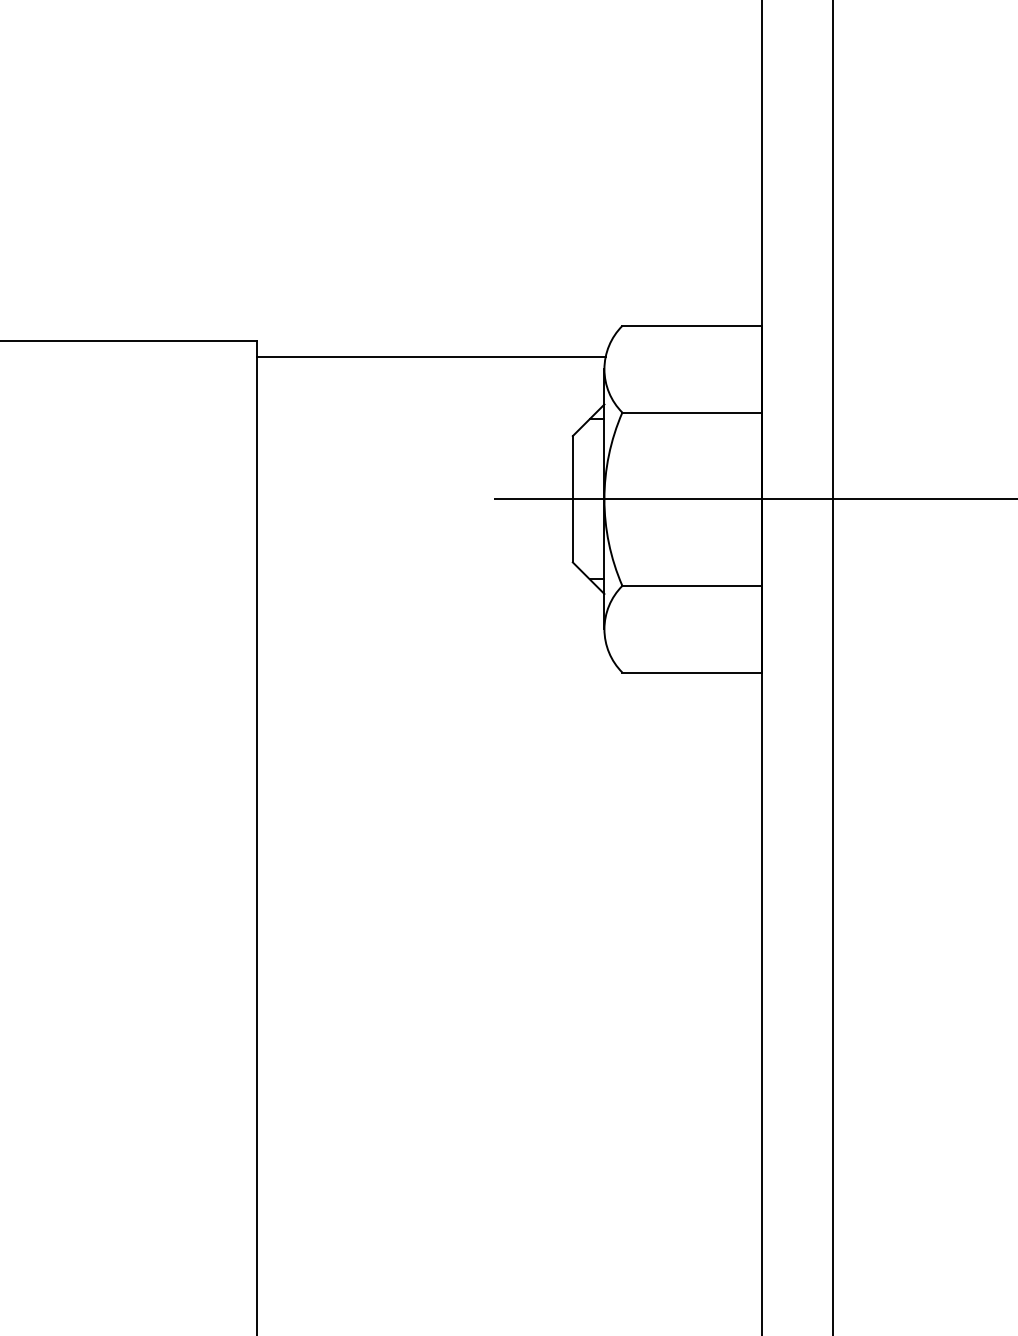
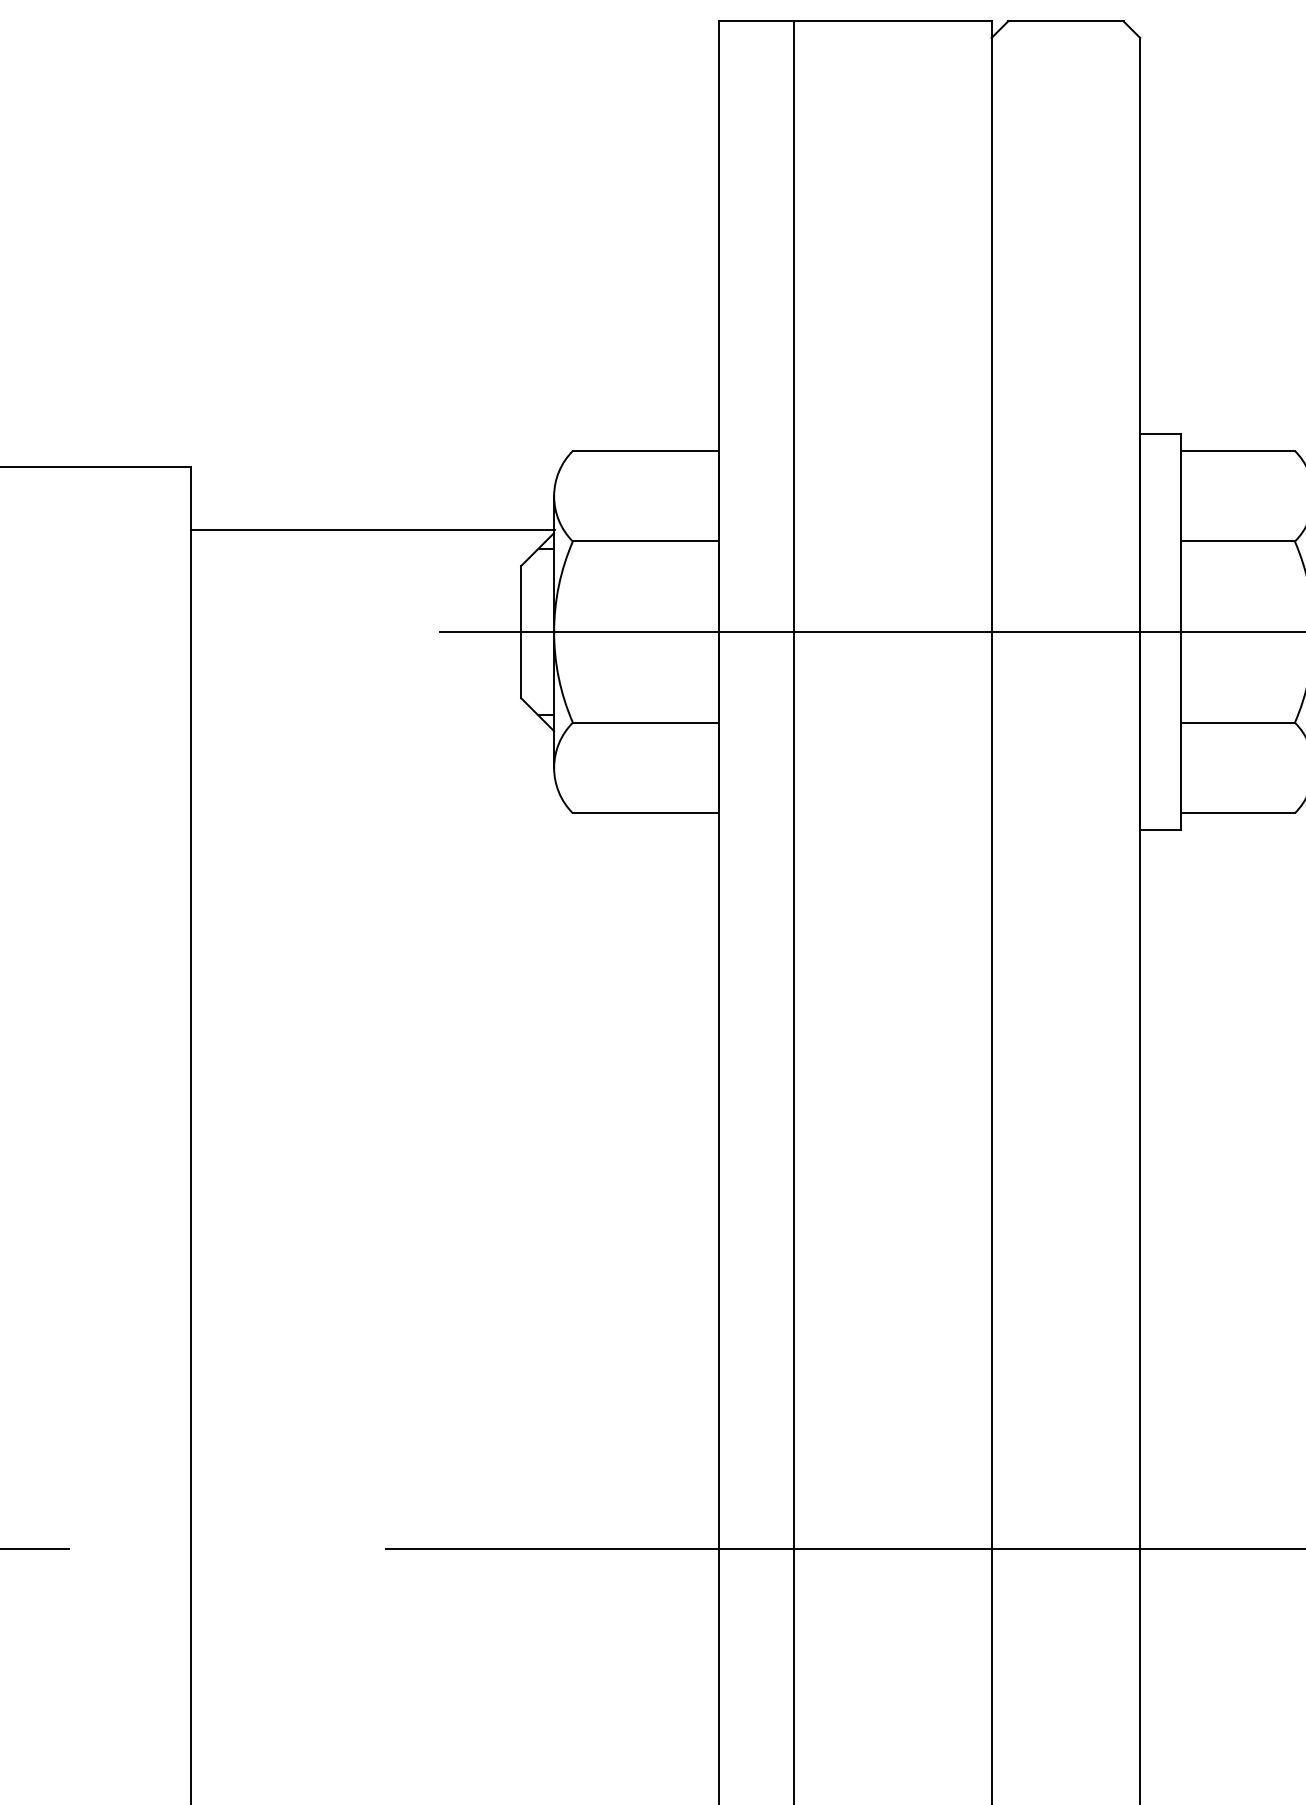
line: (430, 357) -> (372, 529), moved

